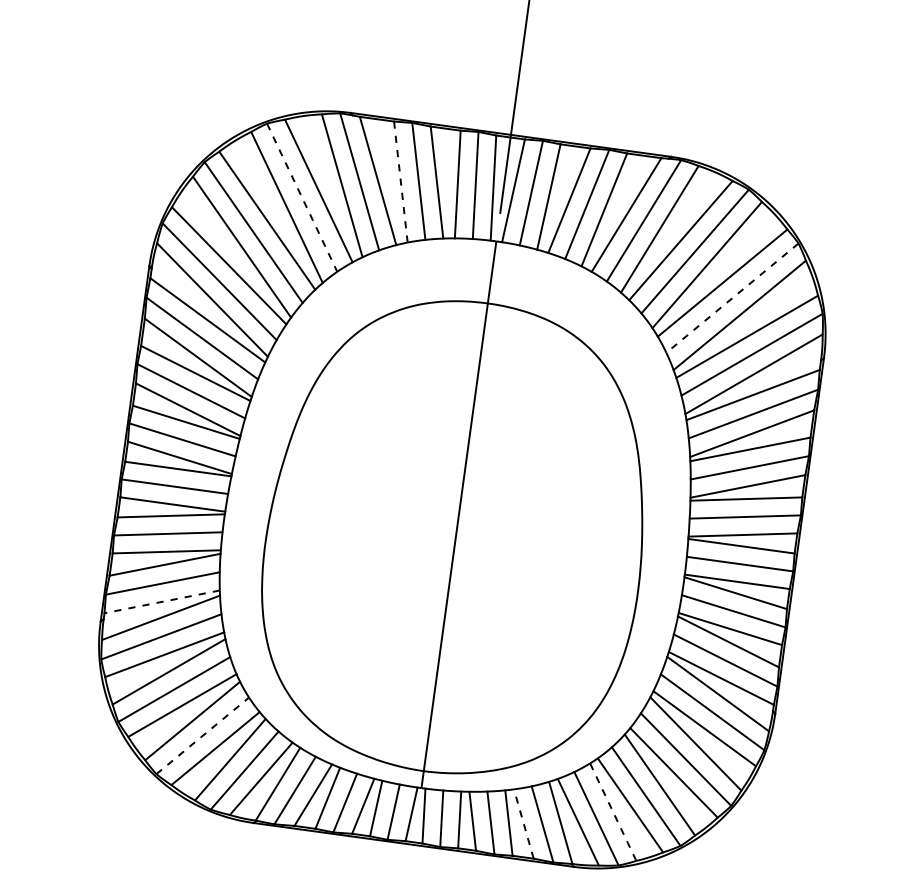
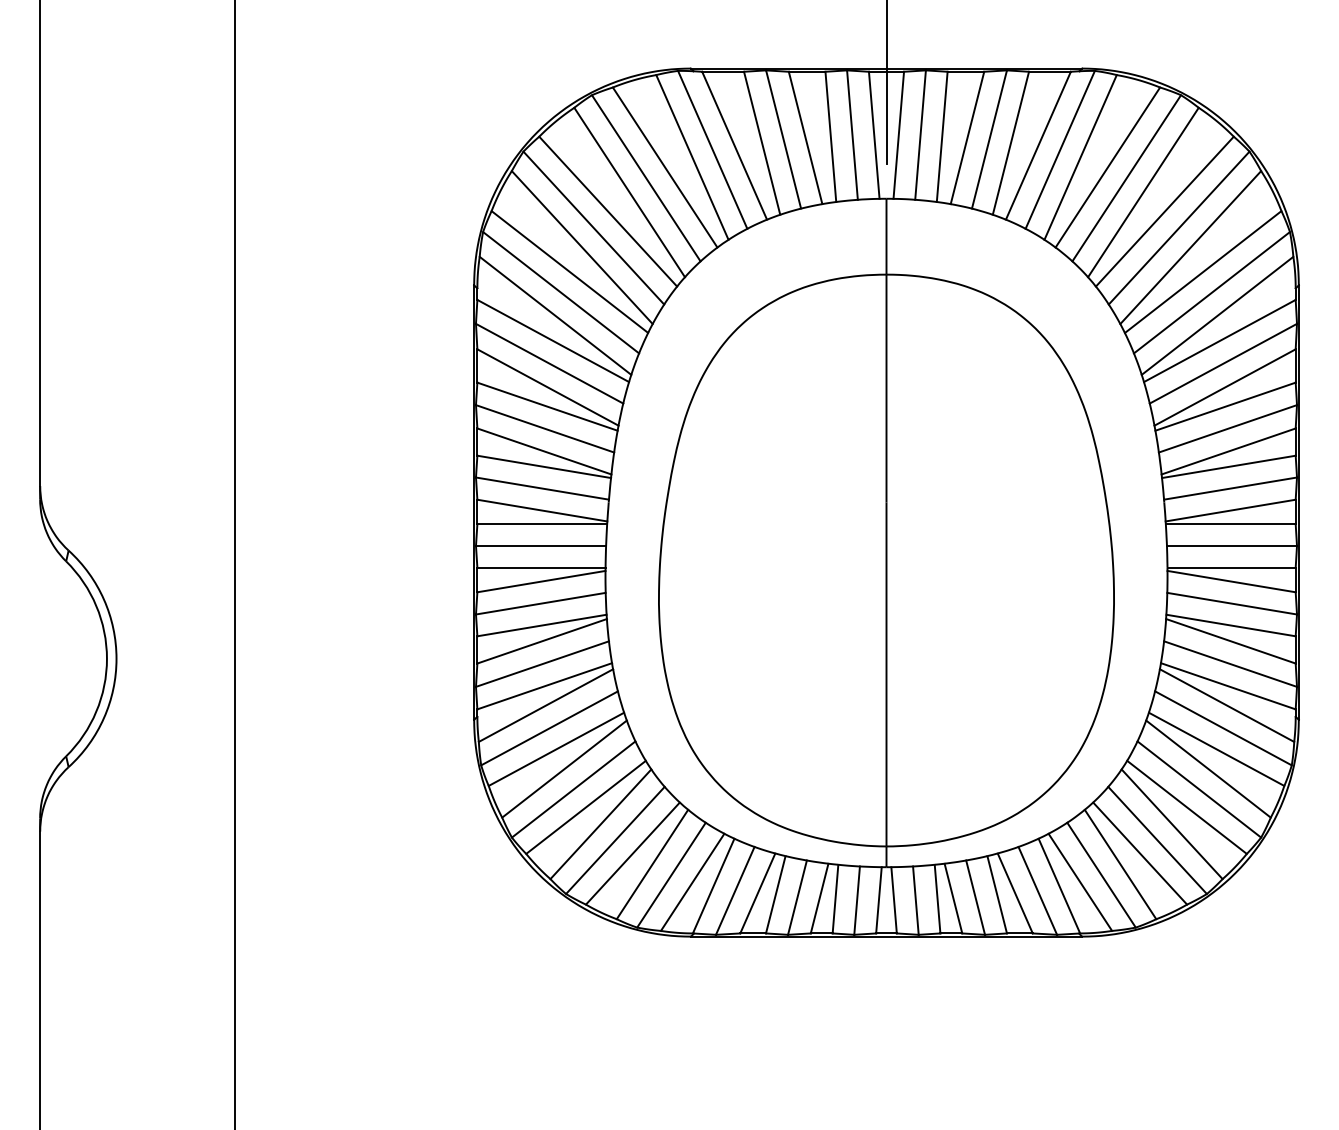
line: (401, 182) -> (762, 143), dashed -> solid
line: (302, 197) -> (646, 178), dashed -> solid
line: (732, 298) -> (1179, 228), dashed -> solid
line: (161, 602) -> (544, 686), dashed -> solid
line: (202, 735) -> (615, 840), dashed -> solid
line: (613, 812) -> (1120, 864), dashed -> solid
line: (524, 824) -> (1015, 893), dashed -> solid

